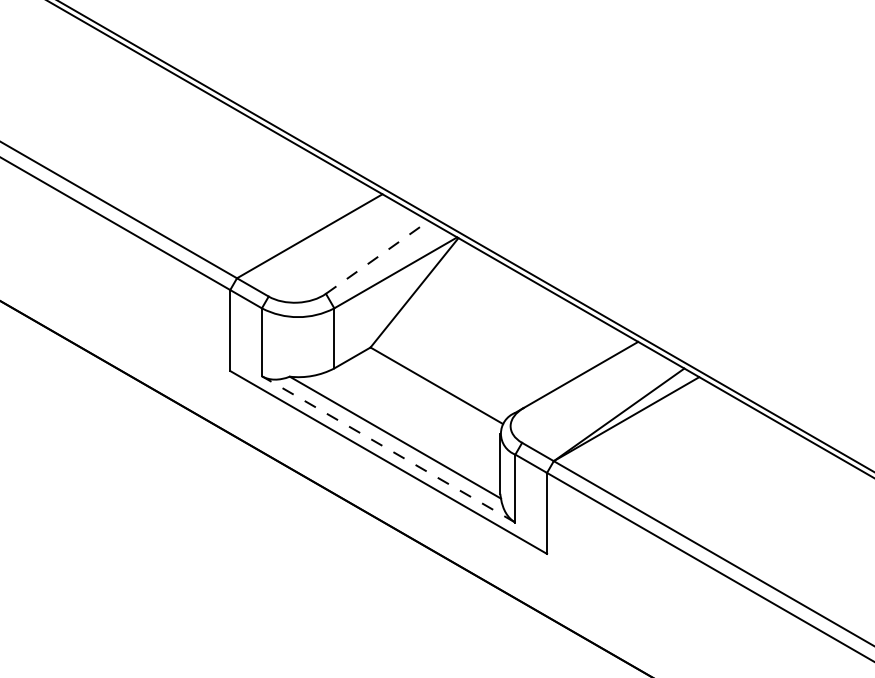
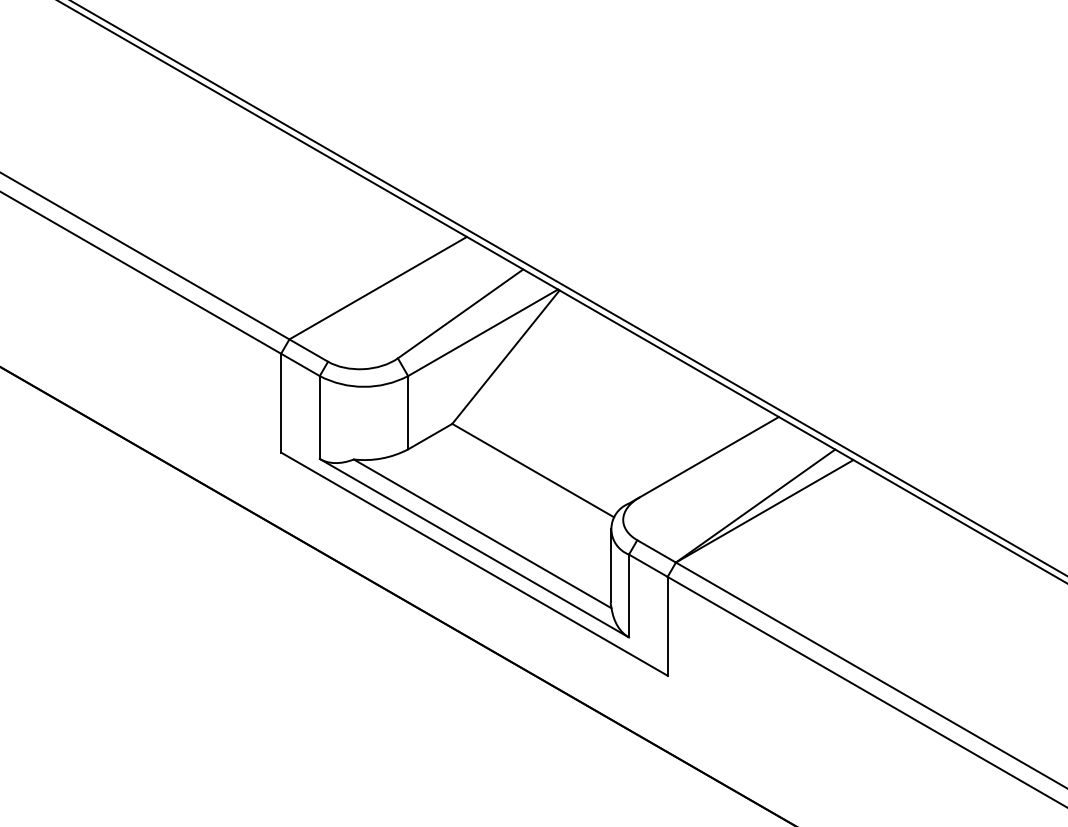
line: (377, 257) -> (460, 314), dashed -> solid
line: (388, 449) -> (474, 548), dashed -> solid

